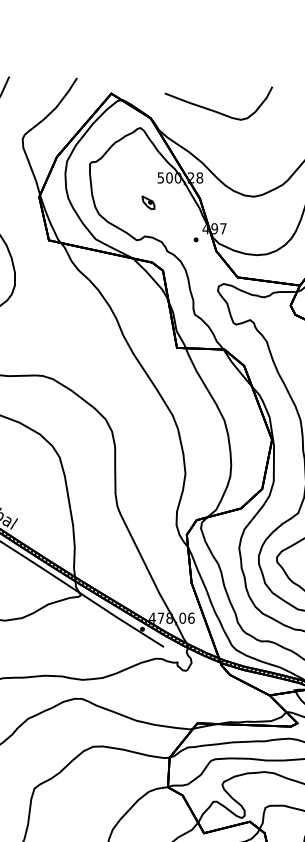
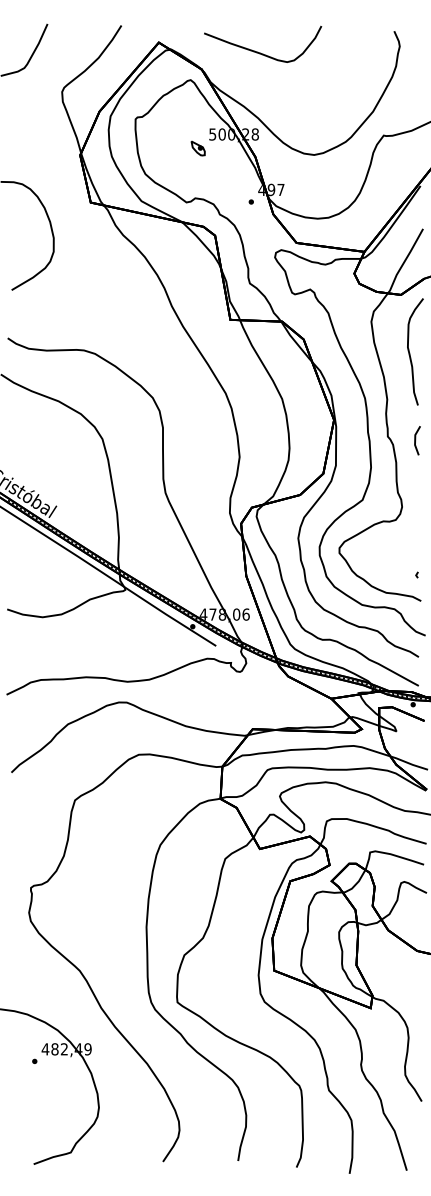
curve: (216, 110) -> (260, 52), moved
part: (147, 202) -> (197, 148), moved

